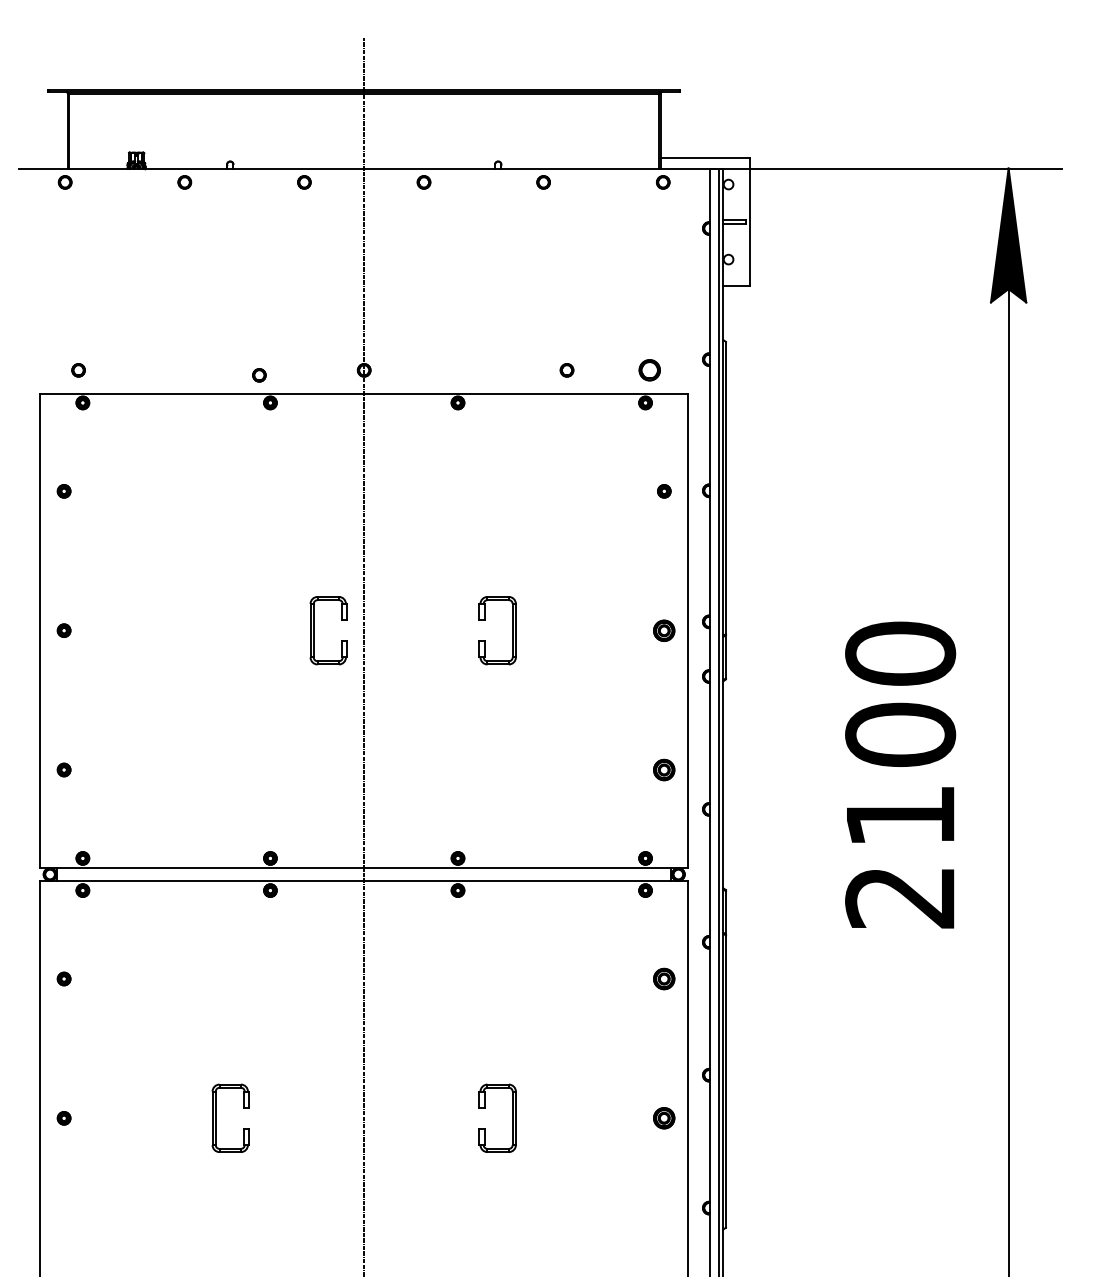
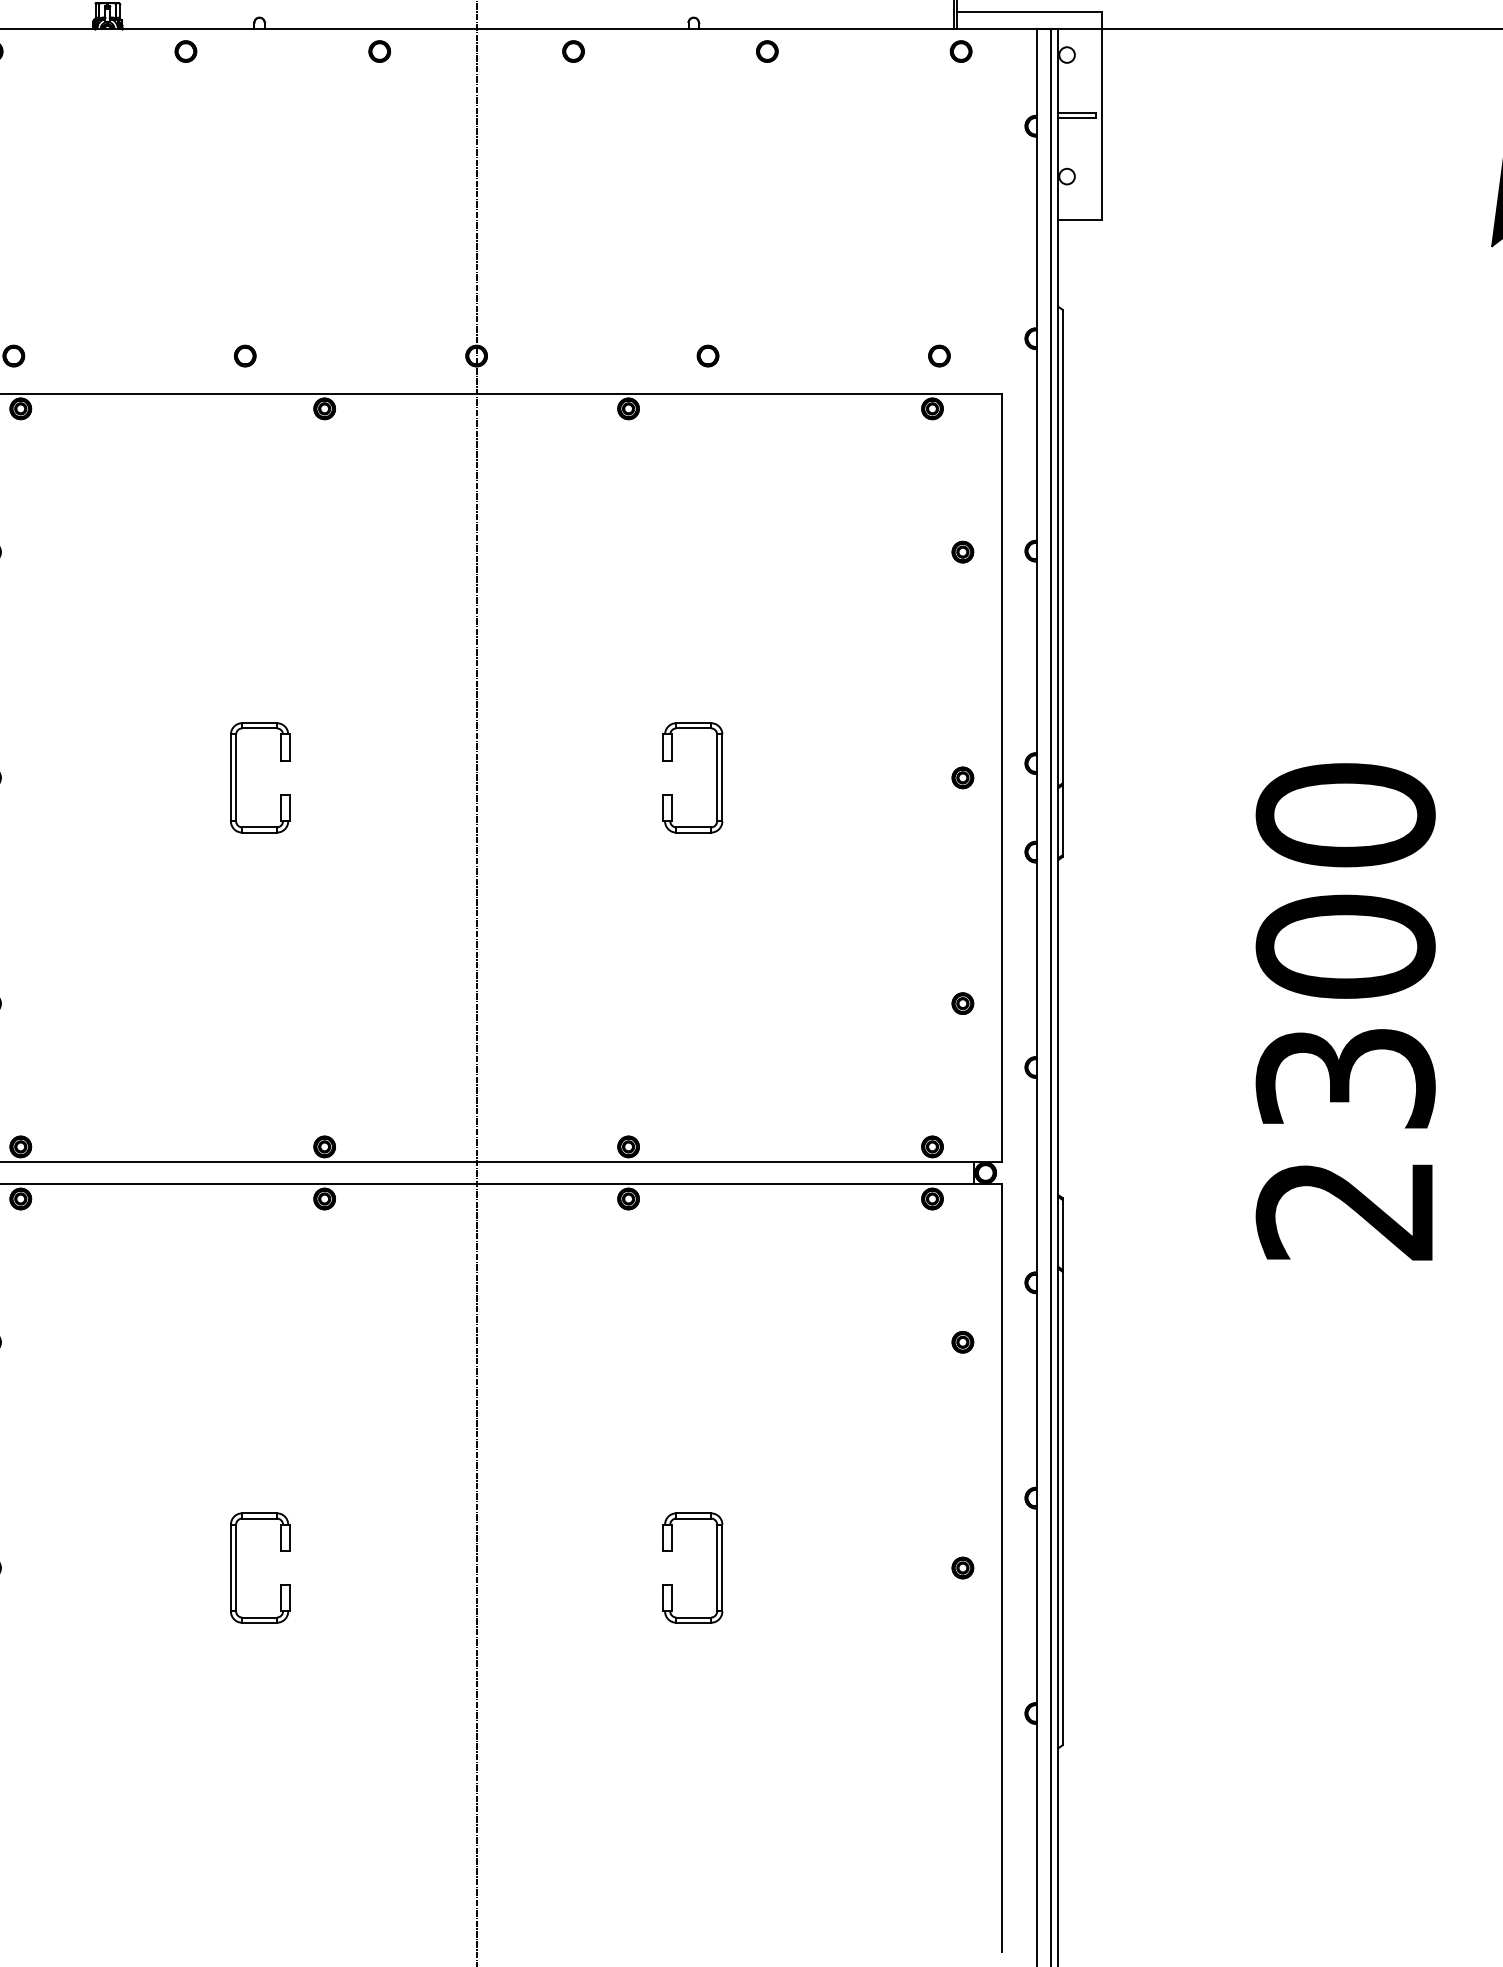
part: (566, 370) -> (707, 356), moved
part: (649, 370) -> (938, 356), size x0.62
circle: (259, 375) -> (245, 356), moved
part: (314, 630) -> (237, 777), moved
part: (664, 630) -> (963, 777), size x0.62
part: (664, 769) -> (963, 1002), size x0.62
text: (900, 815) -> (1345, 1077), 2100 -> 2300
part: (664, 978) -> (963, 1341), size x0.62
part: (664, 1118) -> (963, 1568), size x0.62

